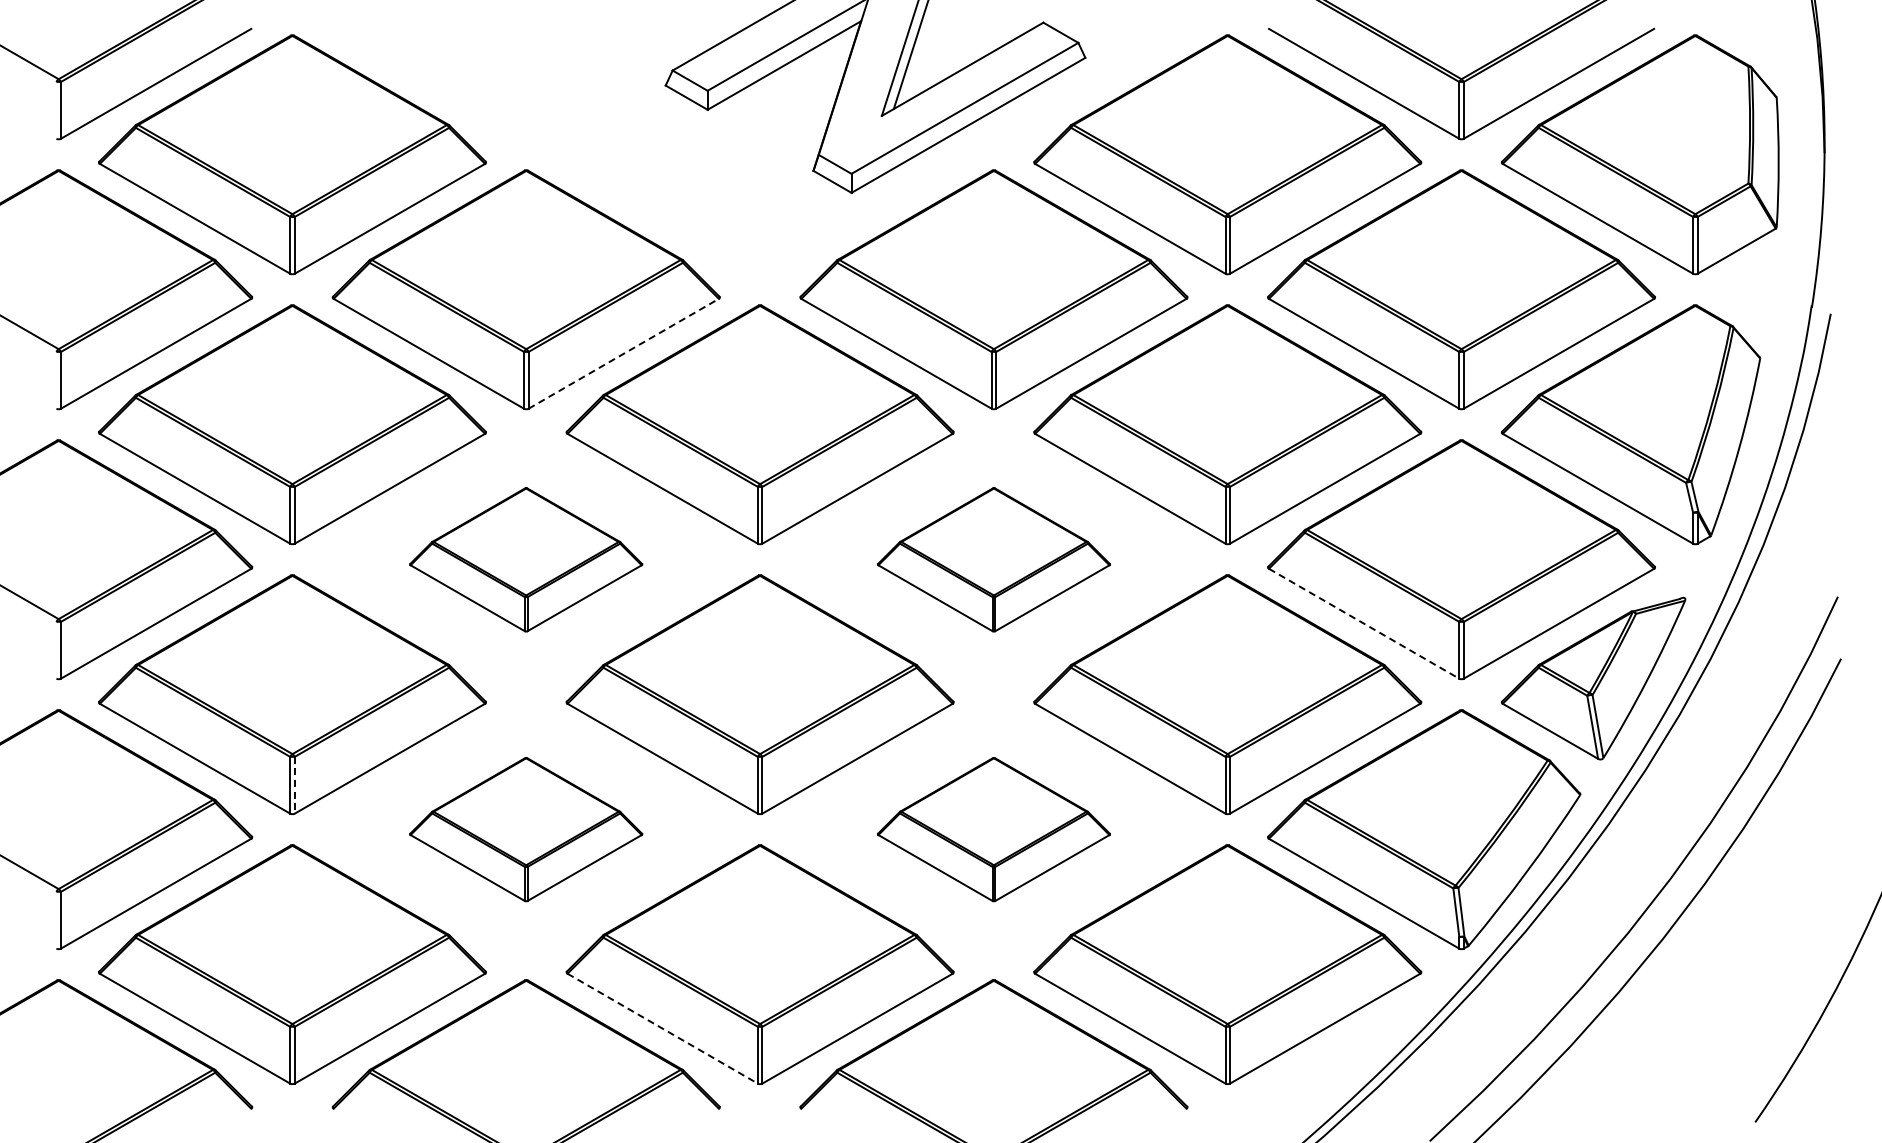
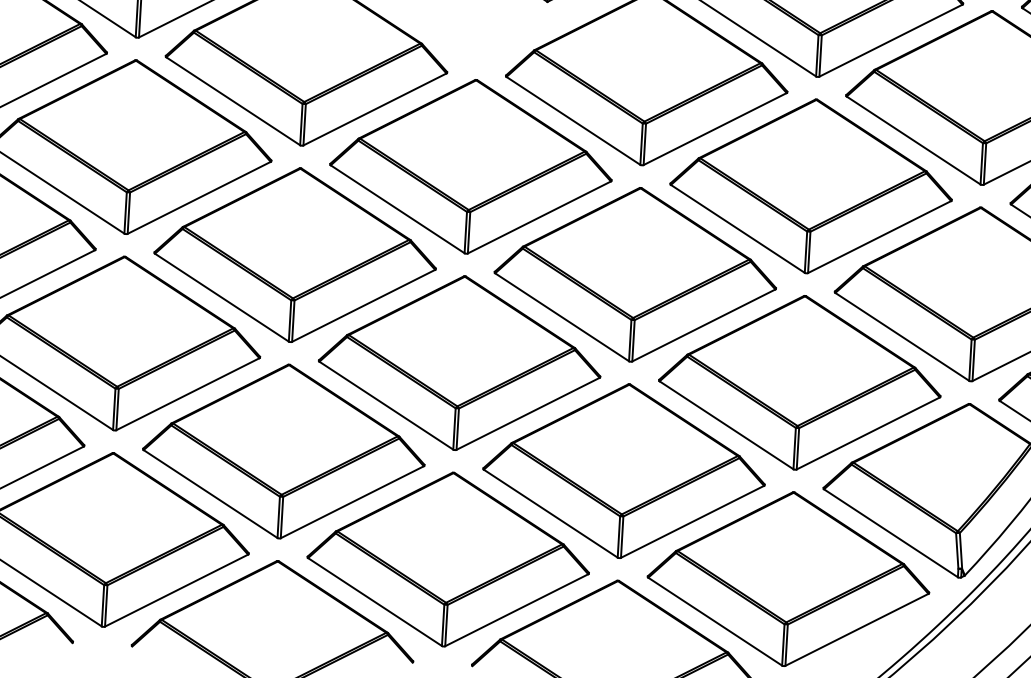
line: (623, 353) -> (374, 109), dashed -> solid
part: (525, 559) -> (294, 254), size x1.67
part: (993, 559) -> (635, 274), size x1.67
line: (1364, 623) -> (902, 336), dashed -> solid
line: (294, 785) -> (117, 409), dashed -> solid
part: (525, 829) -> (283, 451), size x1.67
part: (993, 829) -> (624, 471), size x1.67
line: (662, 1028) -> (374, 601), dashed -> solid

